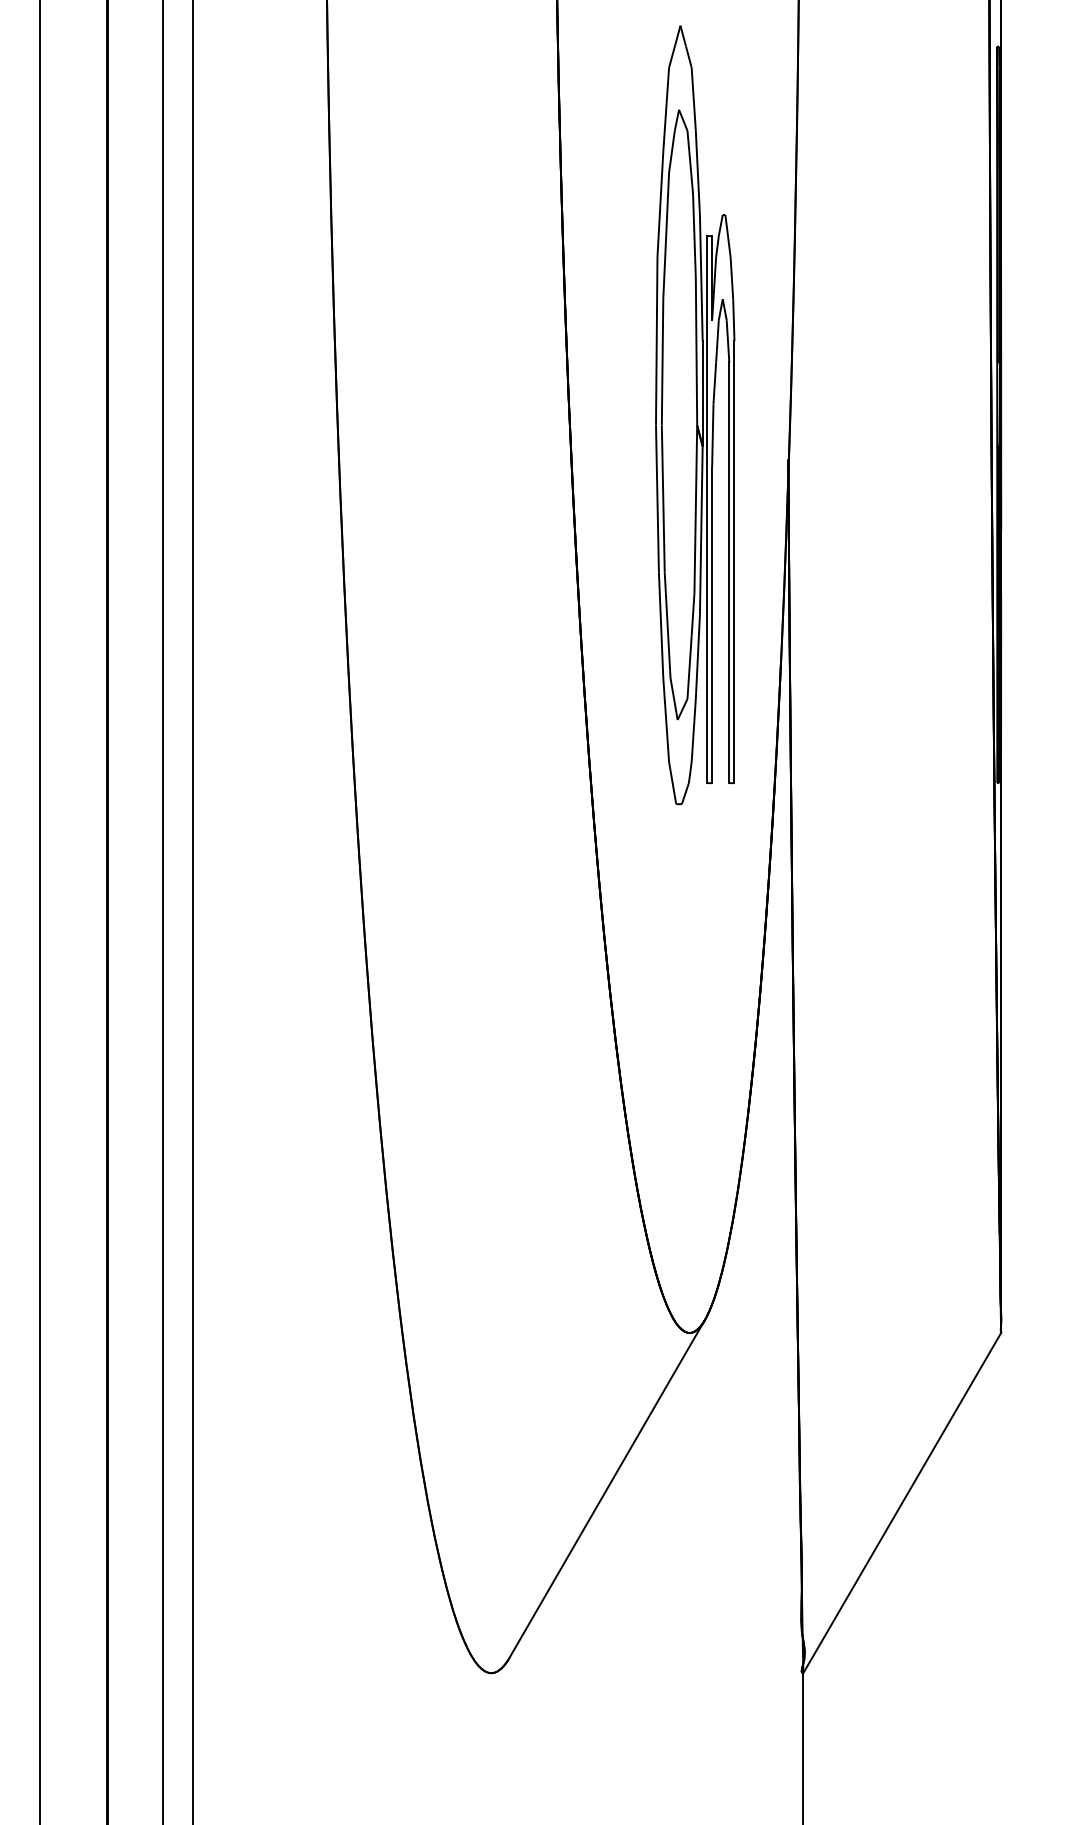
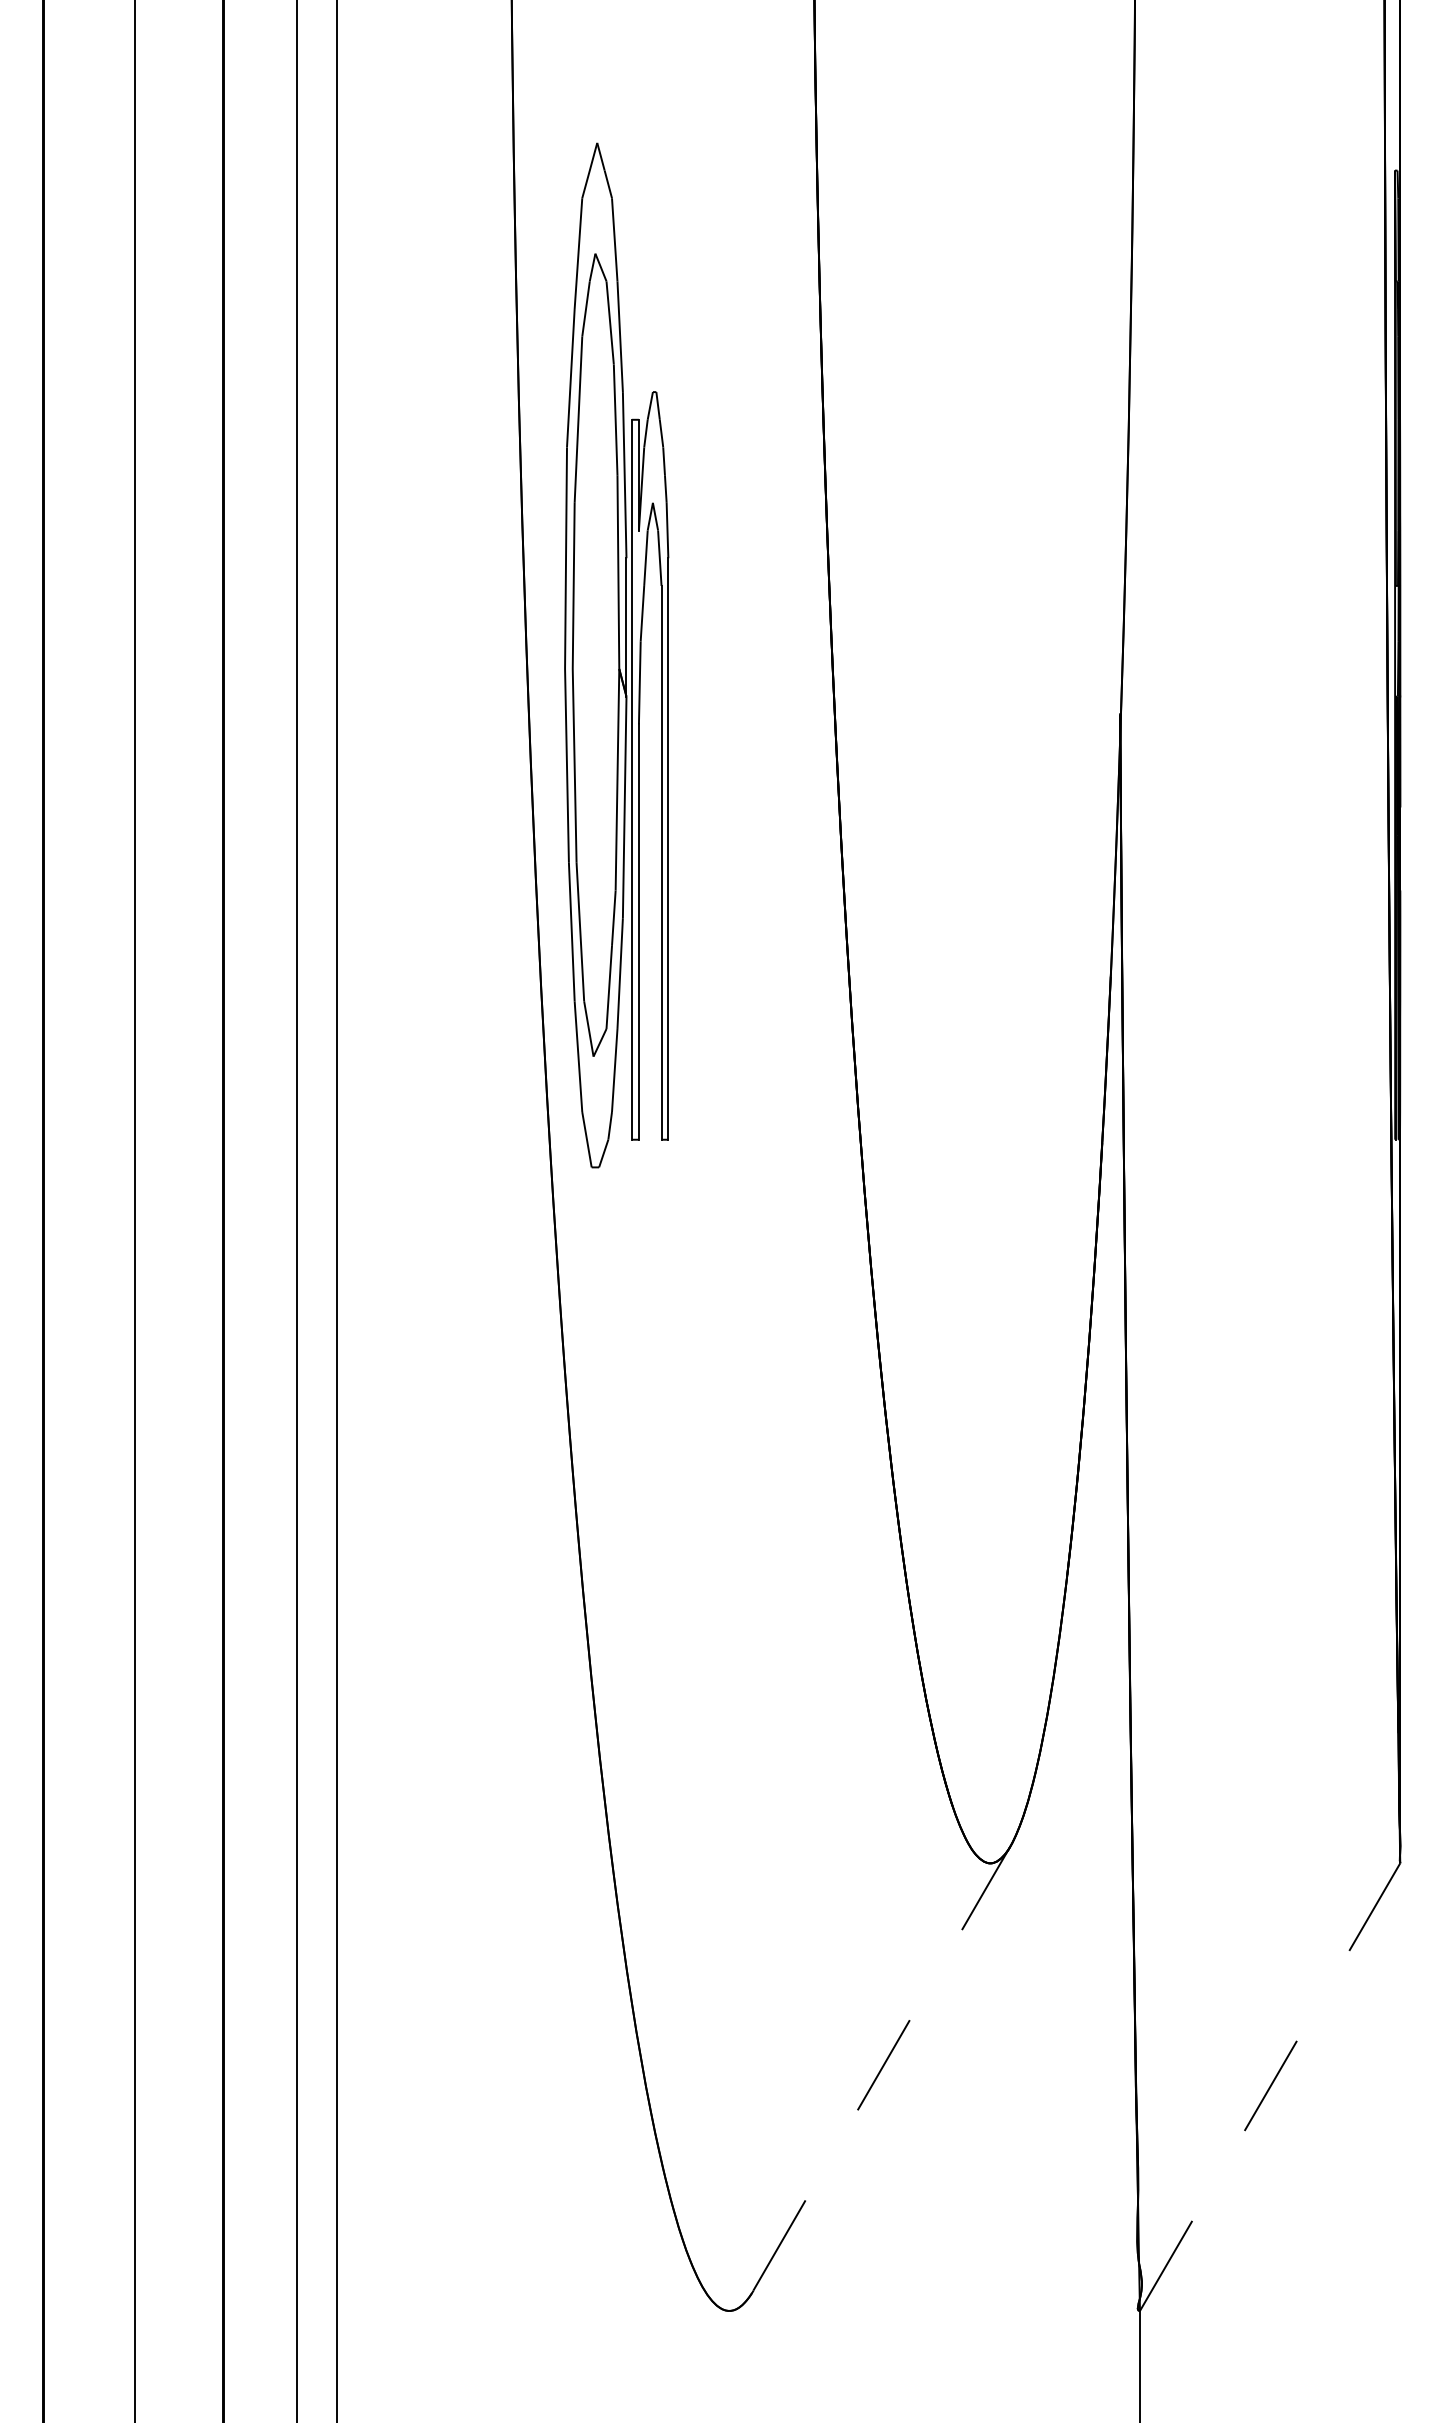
part: (695, 415) -> (616, 655), moved
line: (606, 1488) -> (881, 2068), solid -> dashed
line: (902, 1503) -> (1270, 2087), solid -> dashed

